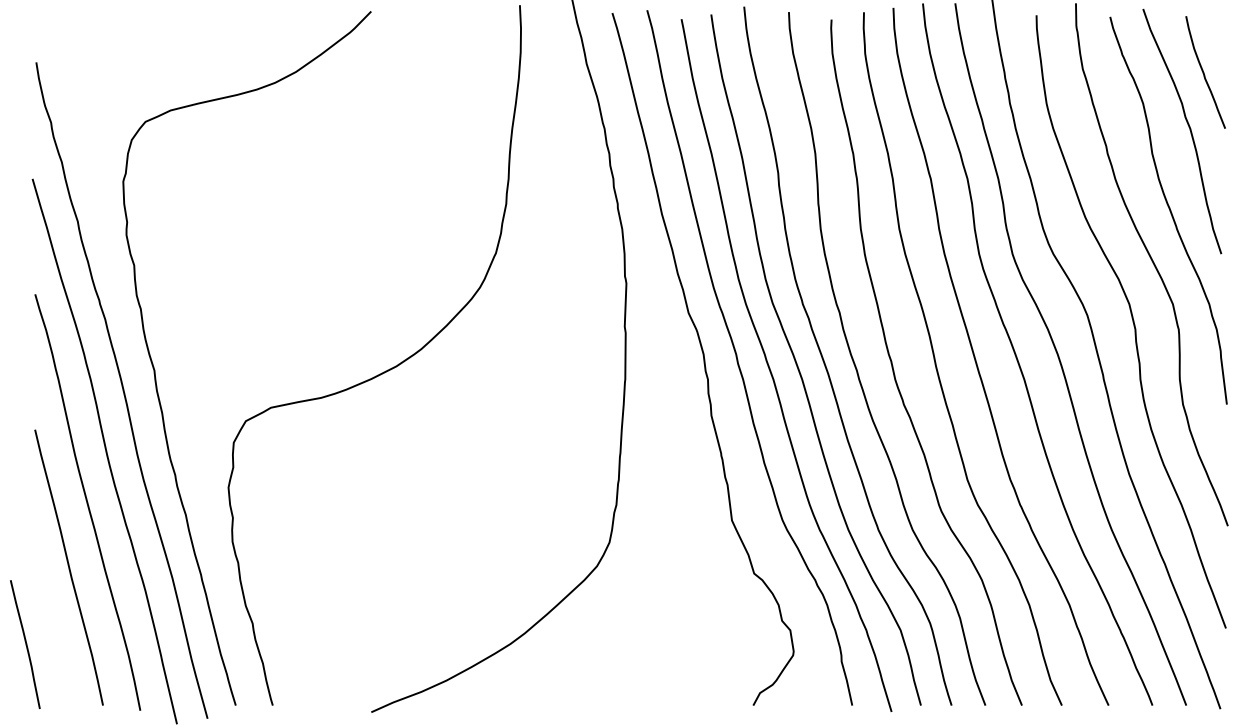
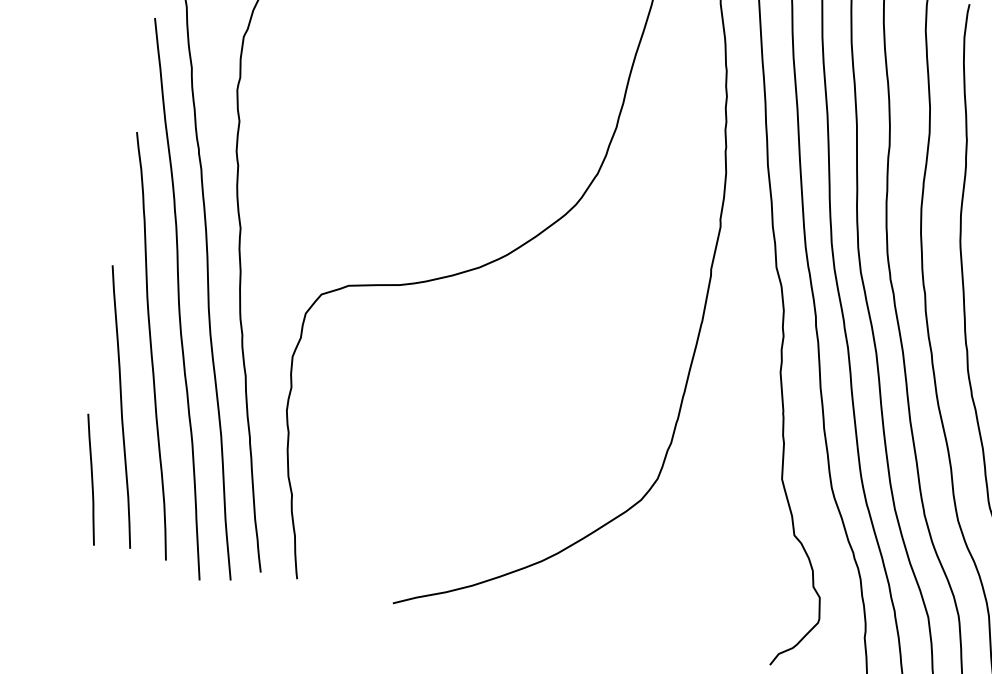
curve: (25, 644) -> (91, 479), moved

